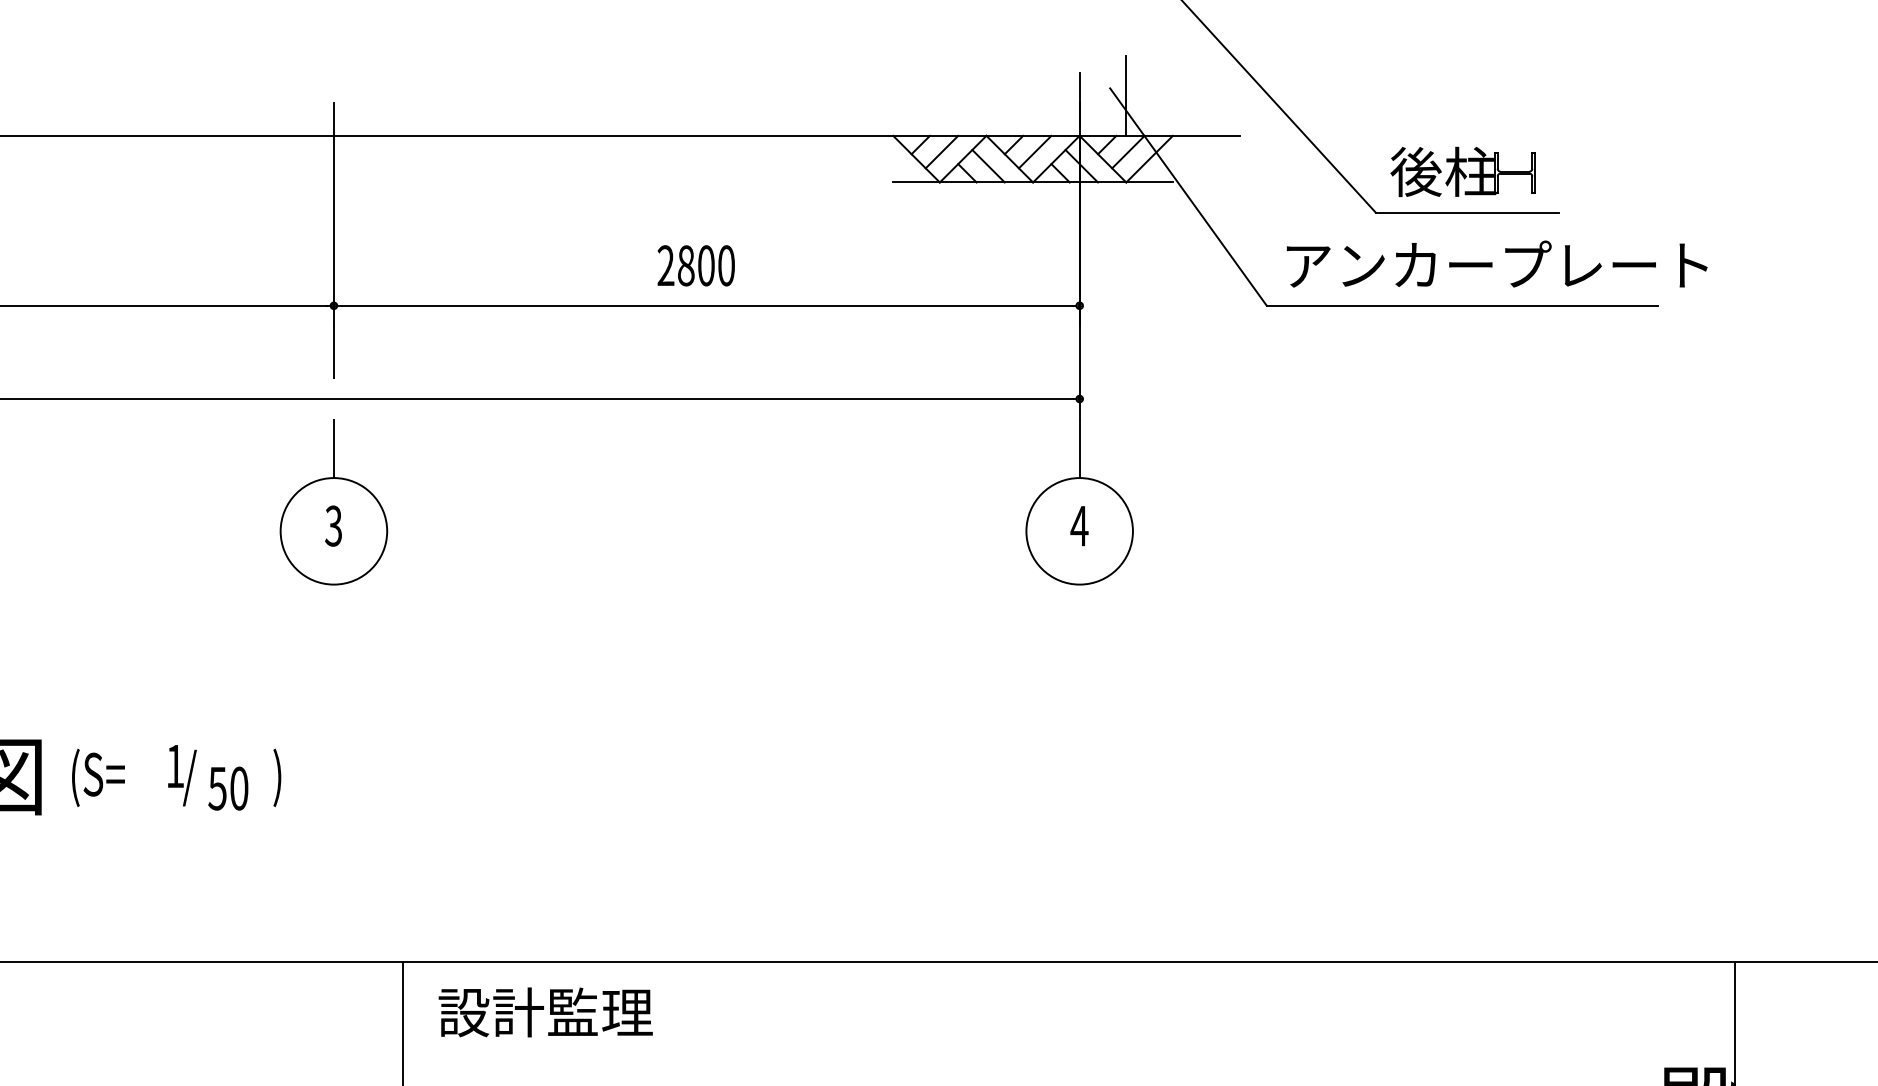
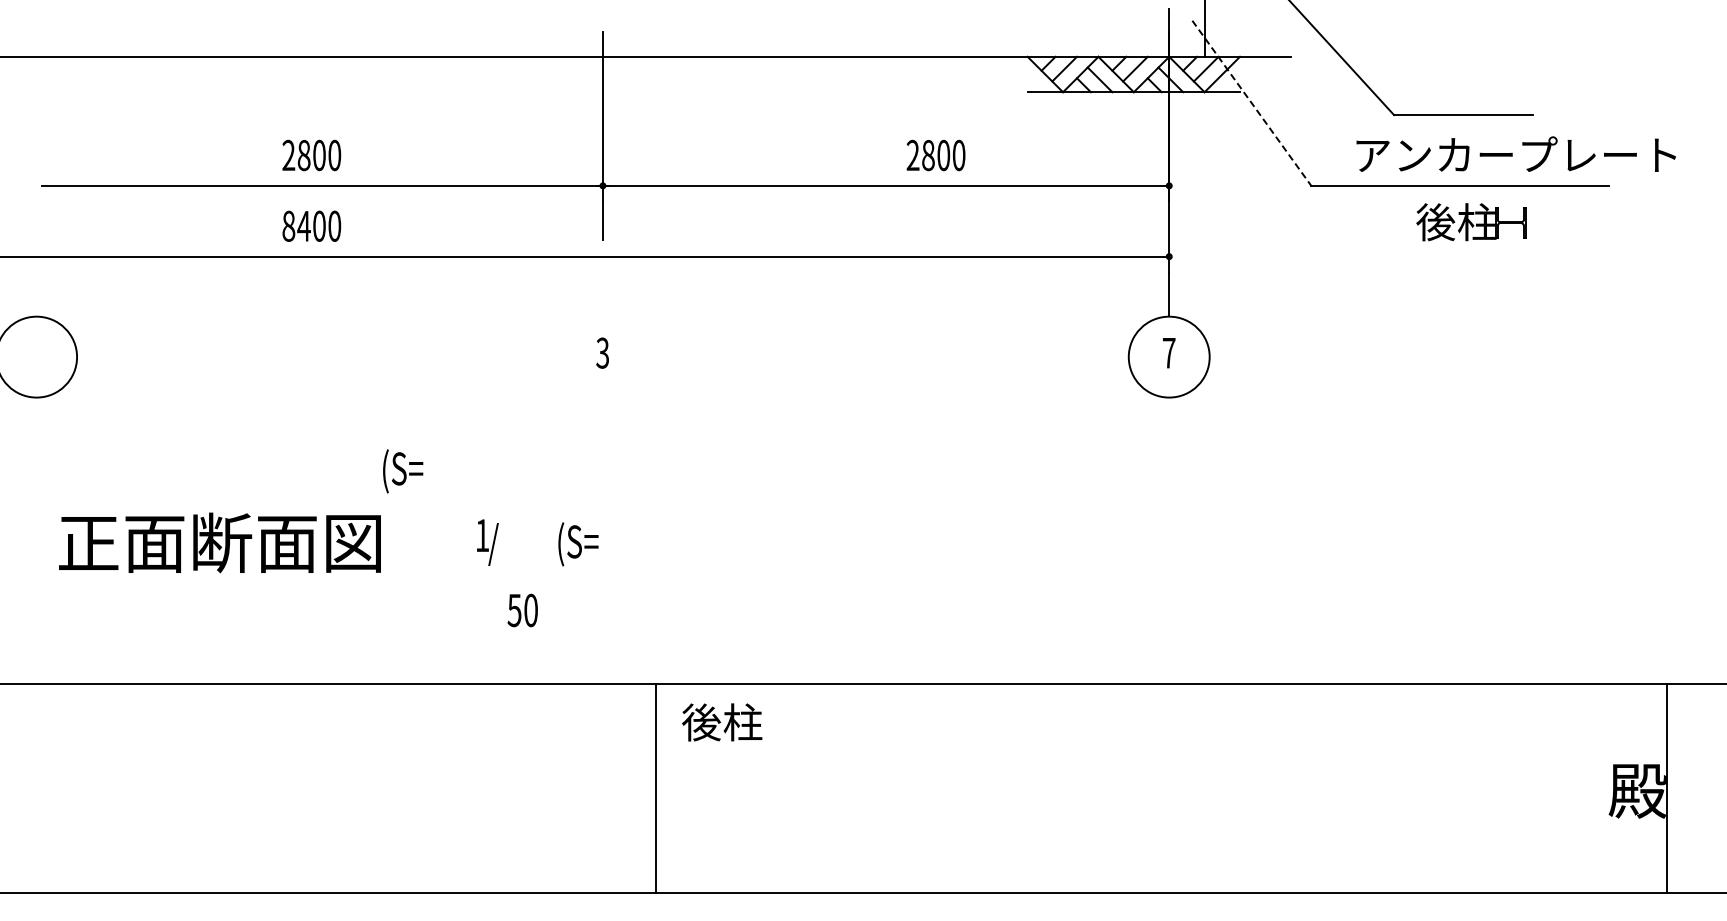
part: (1463, 172) -> (1471, 222), moved
line: (1188, 197) -> (1251, 103), solid -> dashed
text: (1496, 263) -> (1515, 153), moved
text: (695, 265) -> (935, 155), moved
part: (333, 502) -> (602, 335), removed
text: (1078, 526) -> (1168, 353), 4 -> 7
text: (98, 778) -> (403, 471), moved
text: (300, 778) -> (577, 544), ) -> (S=
text: (228, 788) -> (522, 610), moved
text: (545, 1012) -> (763, 722), 設計監理 -> 後柱

